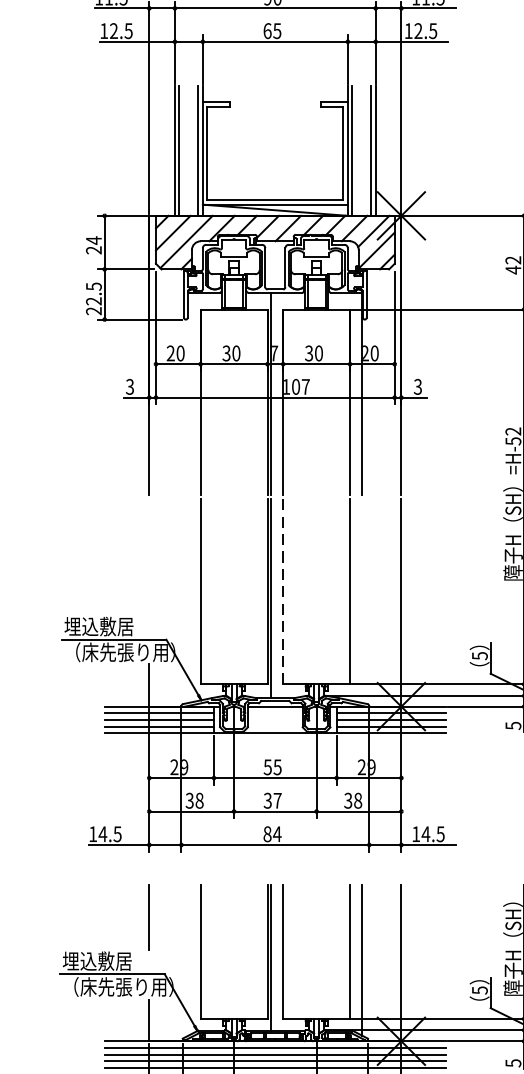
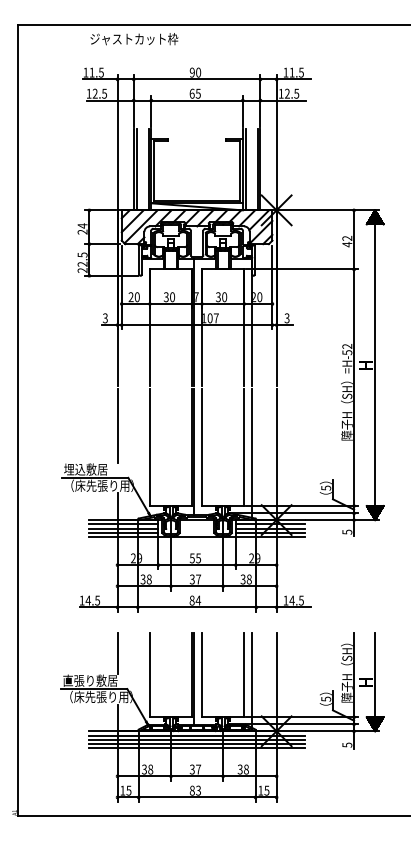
line: (149, 556) -> (117, 425), added
line: (283, 593) -> (202, 448), dashed -> solid
line: (363, 601) -> (252, 453), added
text: (106, 960) -> (90, 680), 埋込敷居 -> 直張り敷居

